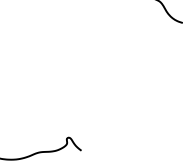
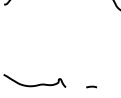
curve: (126, 141) -> (91, 86), added

